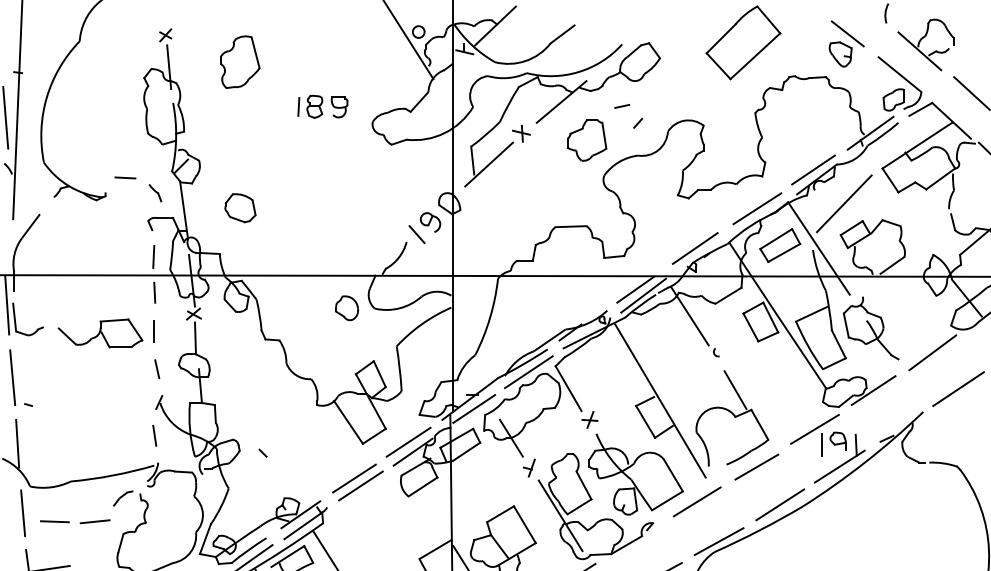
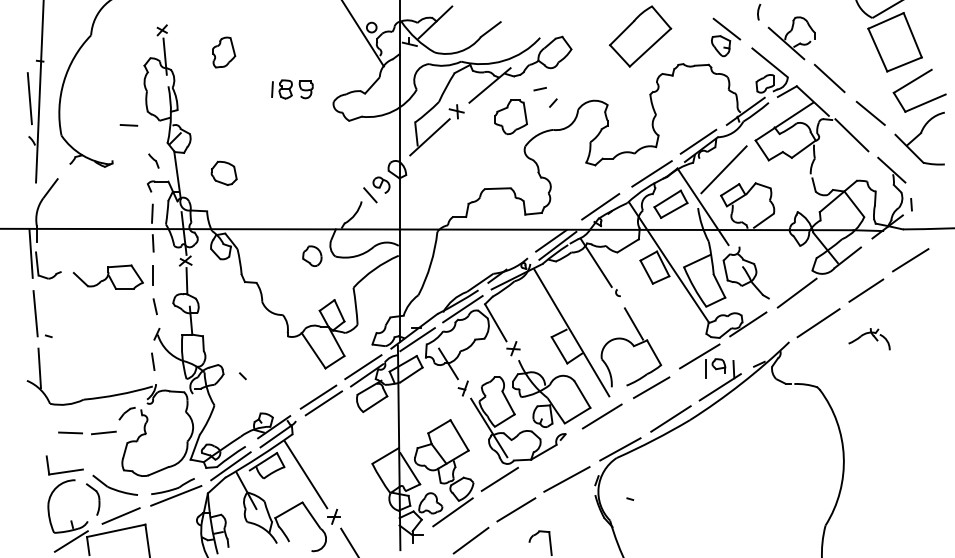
part: (239, 62) -> (223, 52), size x0.7
line: (124, 178) -> (128, 125), moved
line: (22, 512) -> (43, 425), removed

